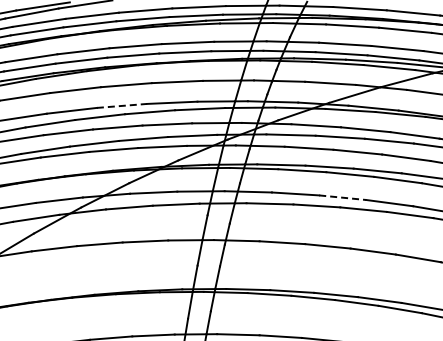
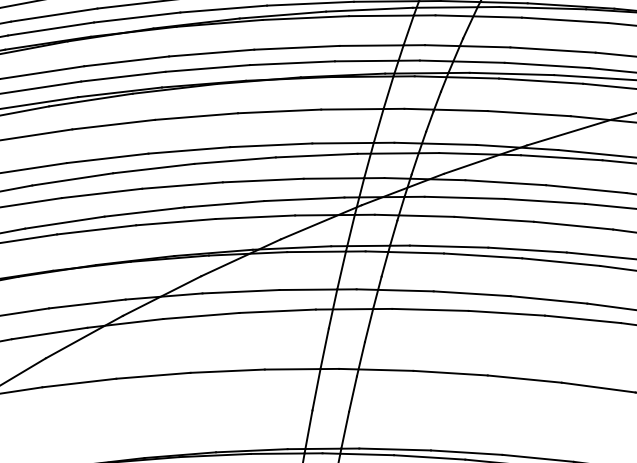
line: (122, 105) -> (190, 149), dashed -> solid
line: (342, 197) -> (548, 299), dashed -> solid

